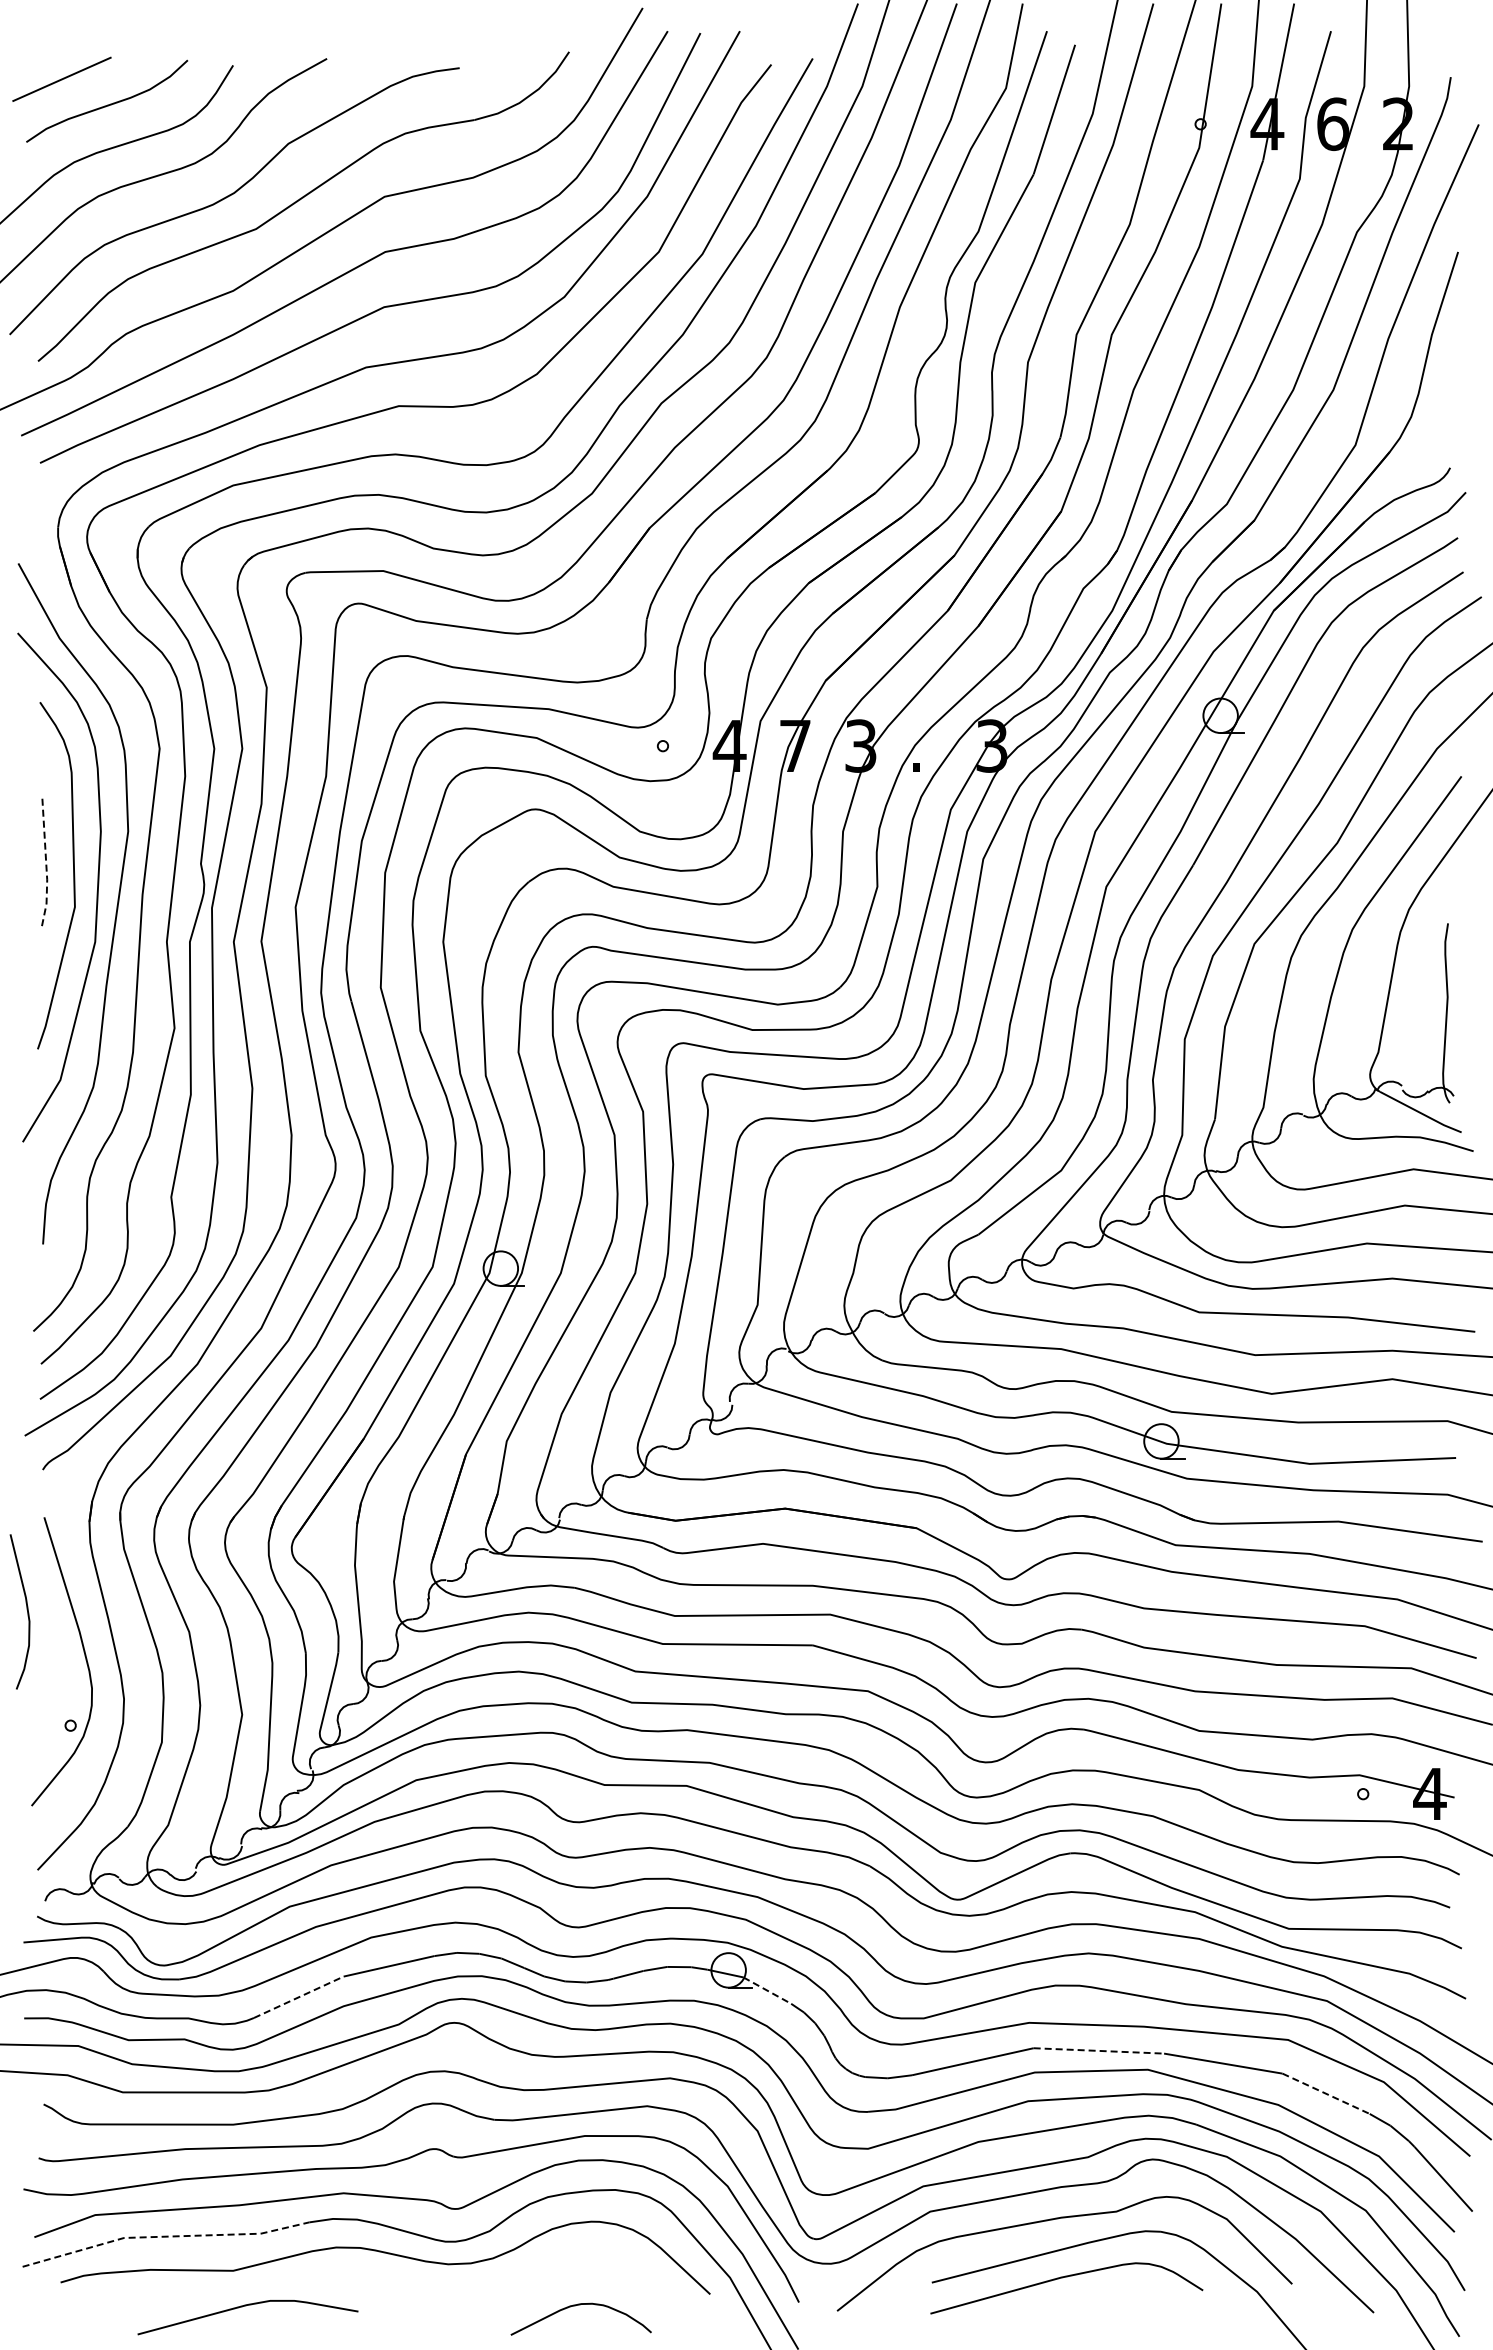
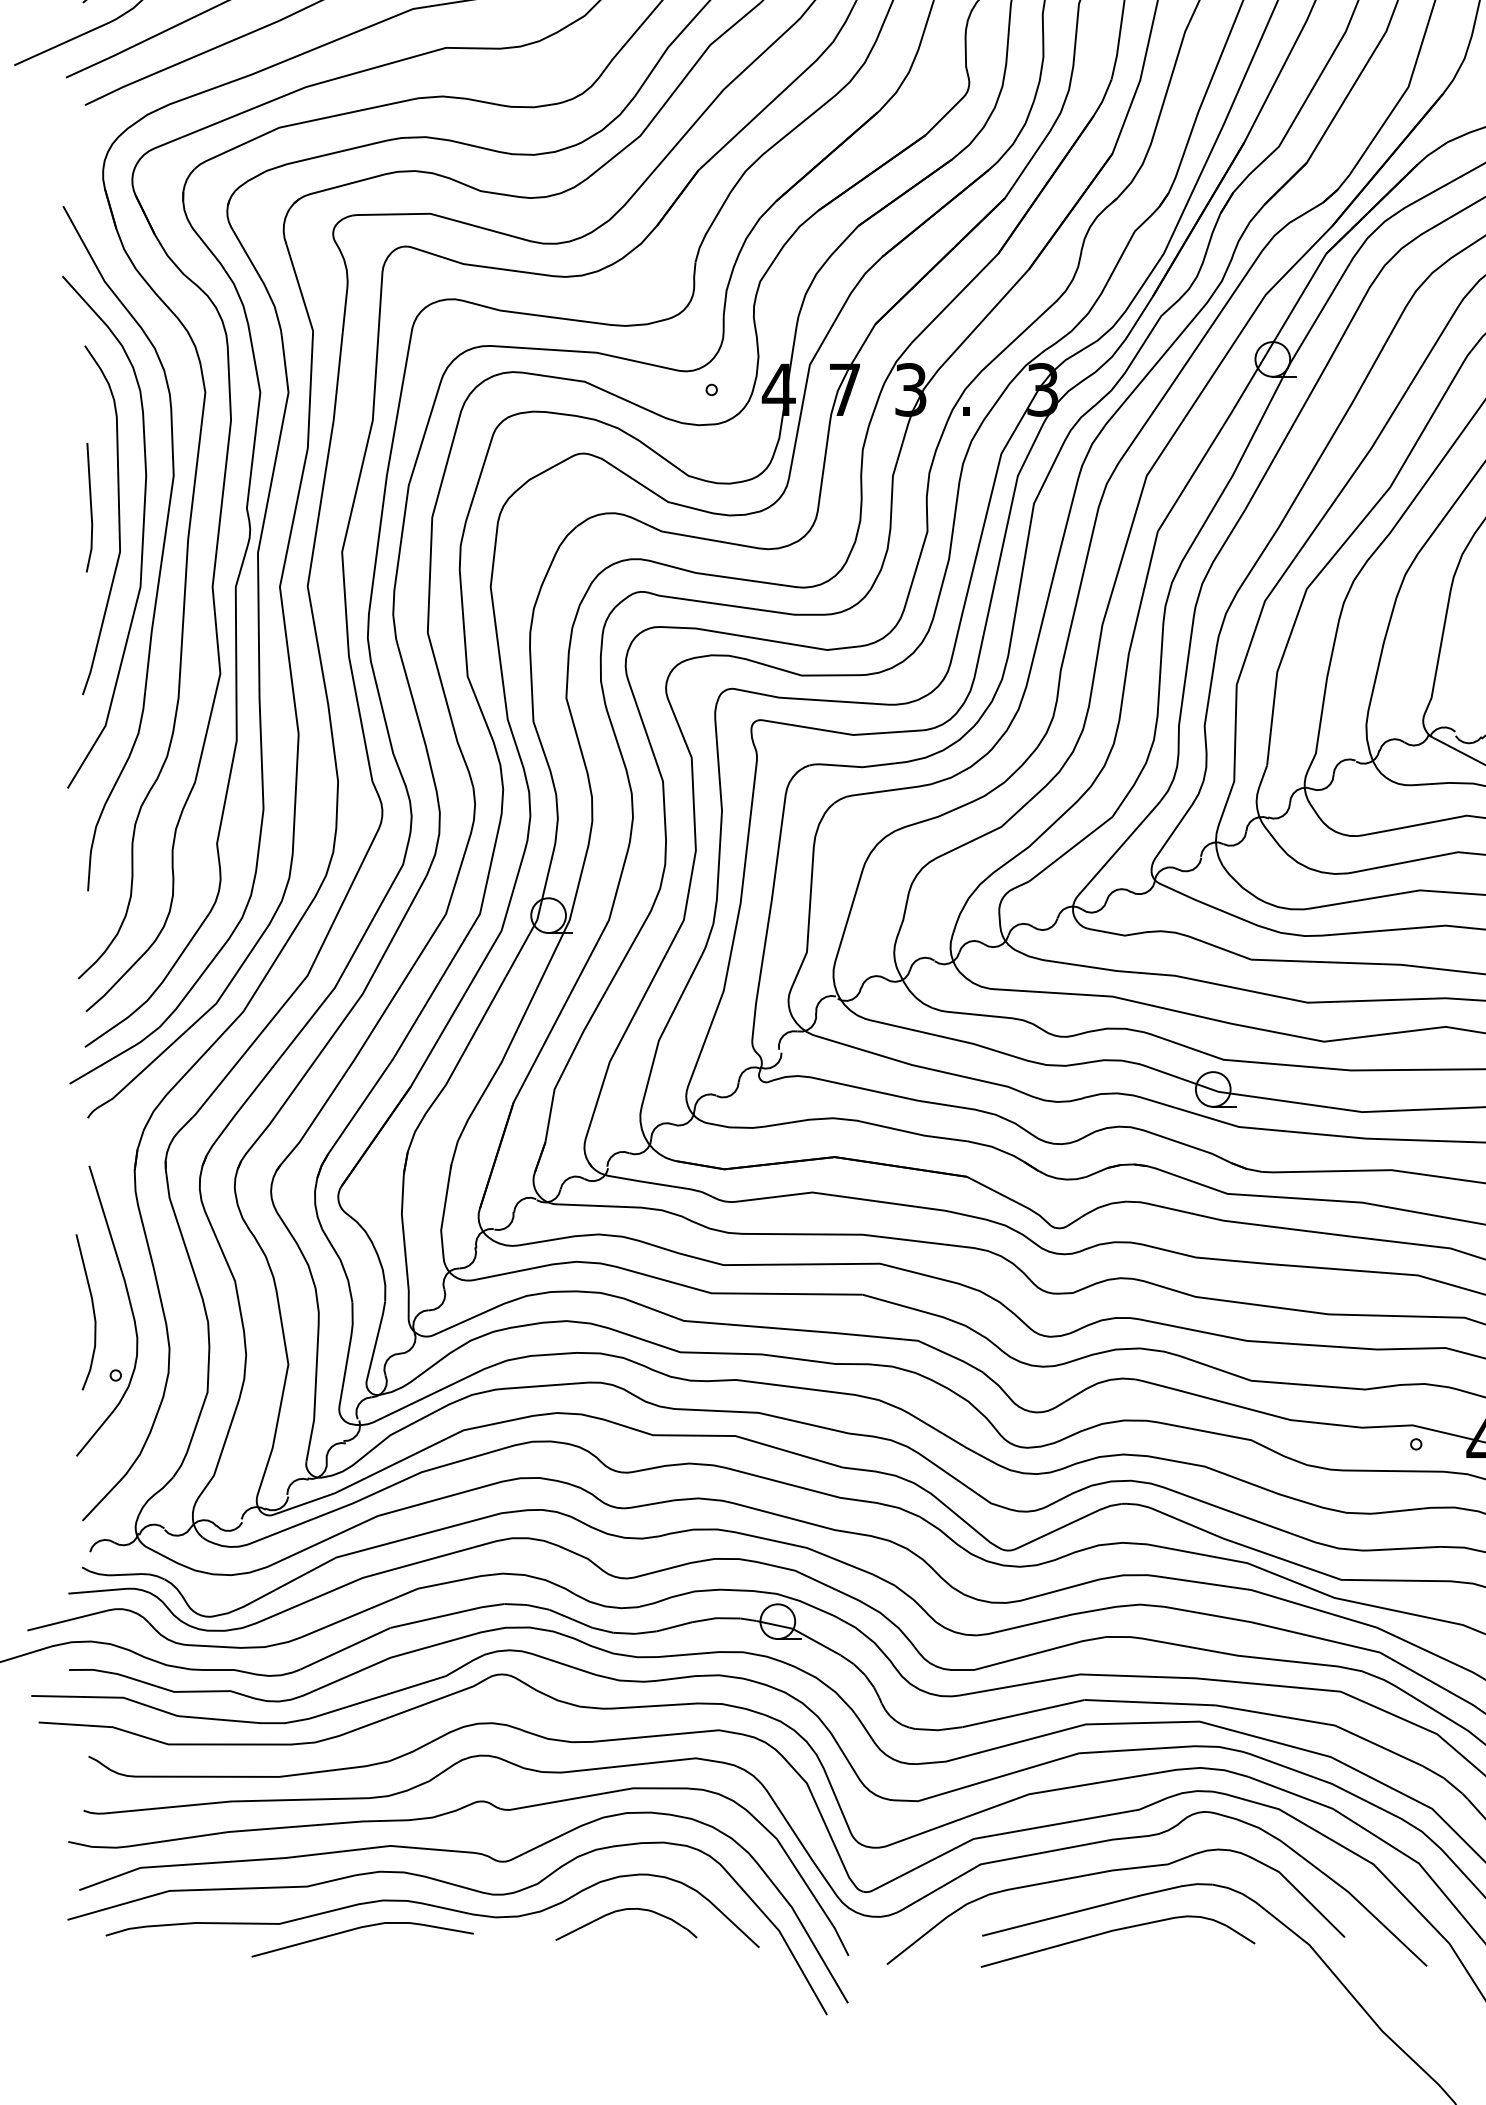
line: (46, 865) -> (91, 510), dashed -> solid
curve: (26, 1609) -> (92, 1309), moved
line: (767, 1990) -> (816, 1641), dashed -> solid
line: (299, 1997) -> (346, 1648), dashed -> solid
line: (1099, 2050) -> (1150, 1702), dashed -> solid
line: (1326, 2093) -> (1379, 1745), dashed -> solid
line: (165, 2236) -> (211, 1889), dashed -> solid
curve: (580, 2305) -> (625, 1910), moved
curve: (246, 2306) -> (361, 1928), moved

